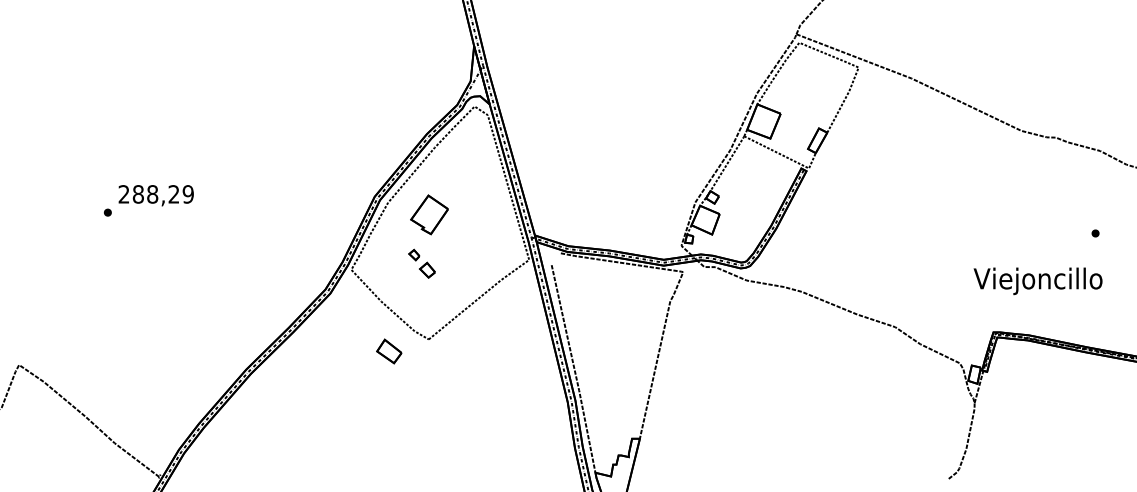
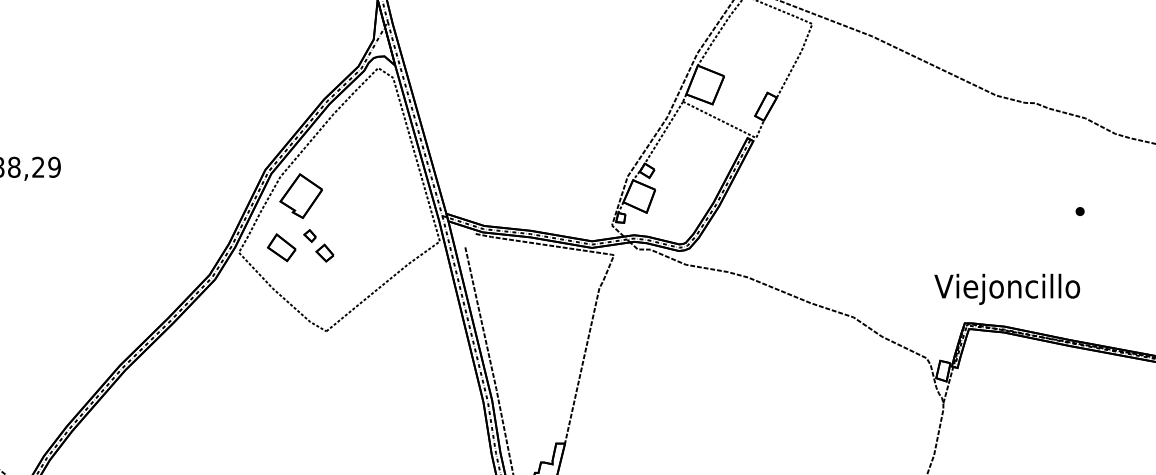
part: (429, 214) -> (301, 195), moved
text: (1037, 281) -> (1006, 289), moved
part: (389, 351) -> (281, 247), moved

